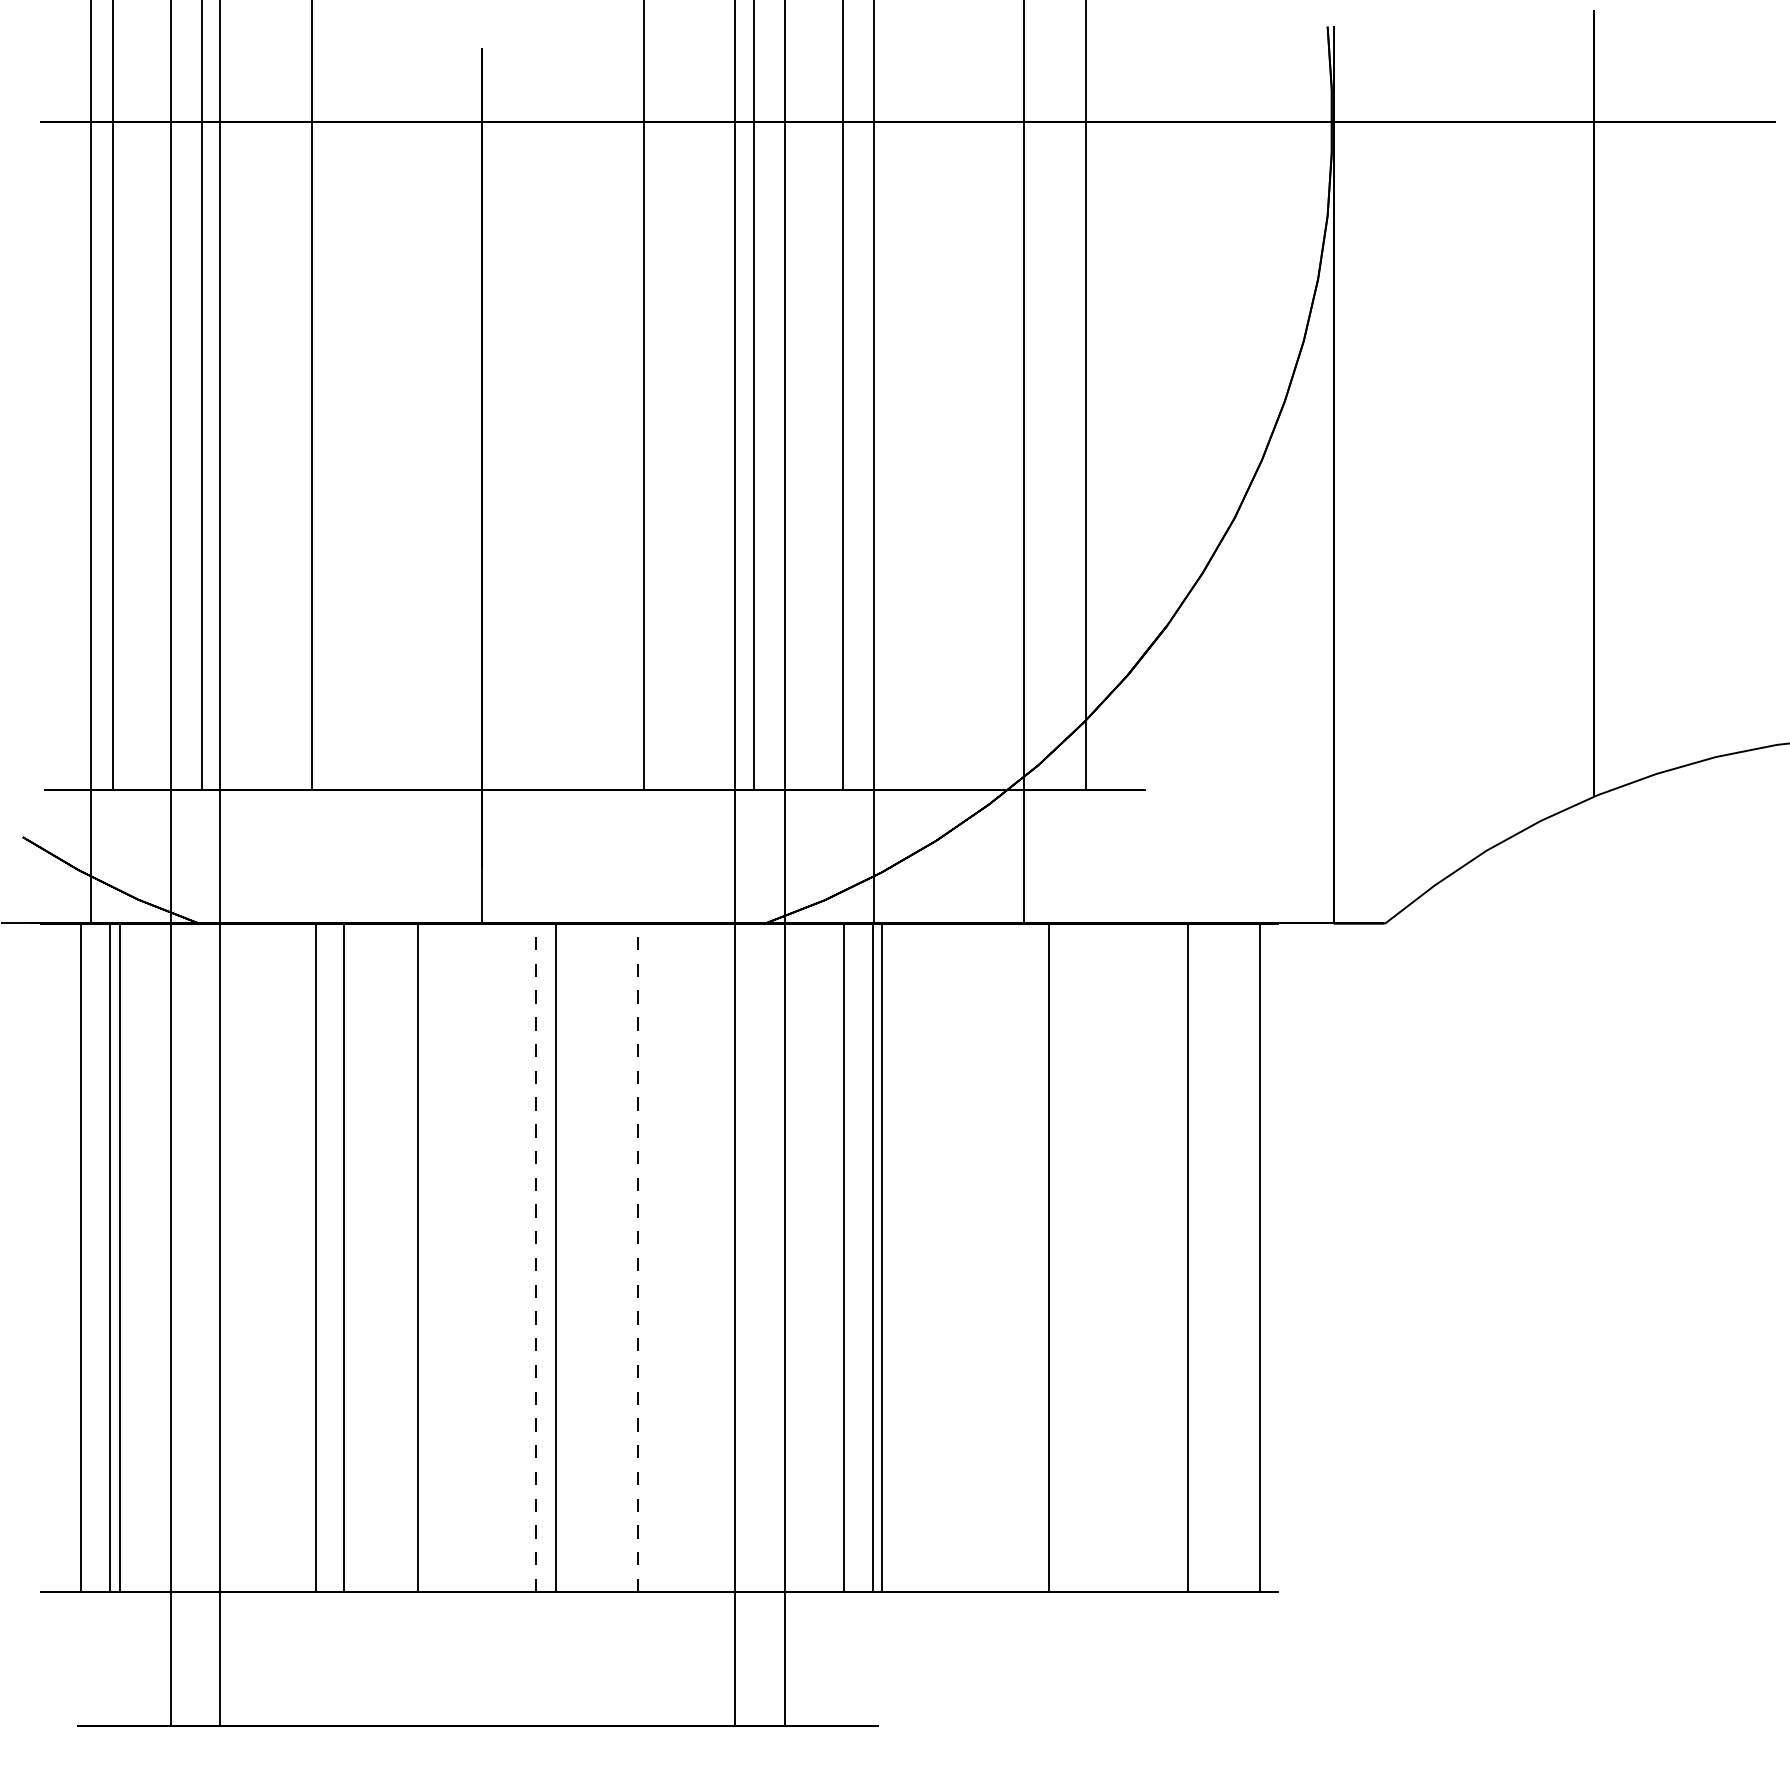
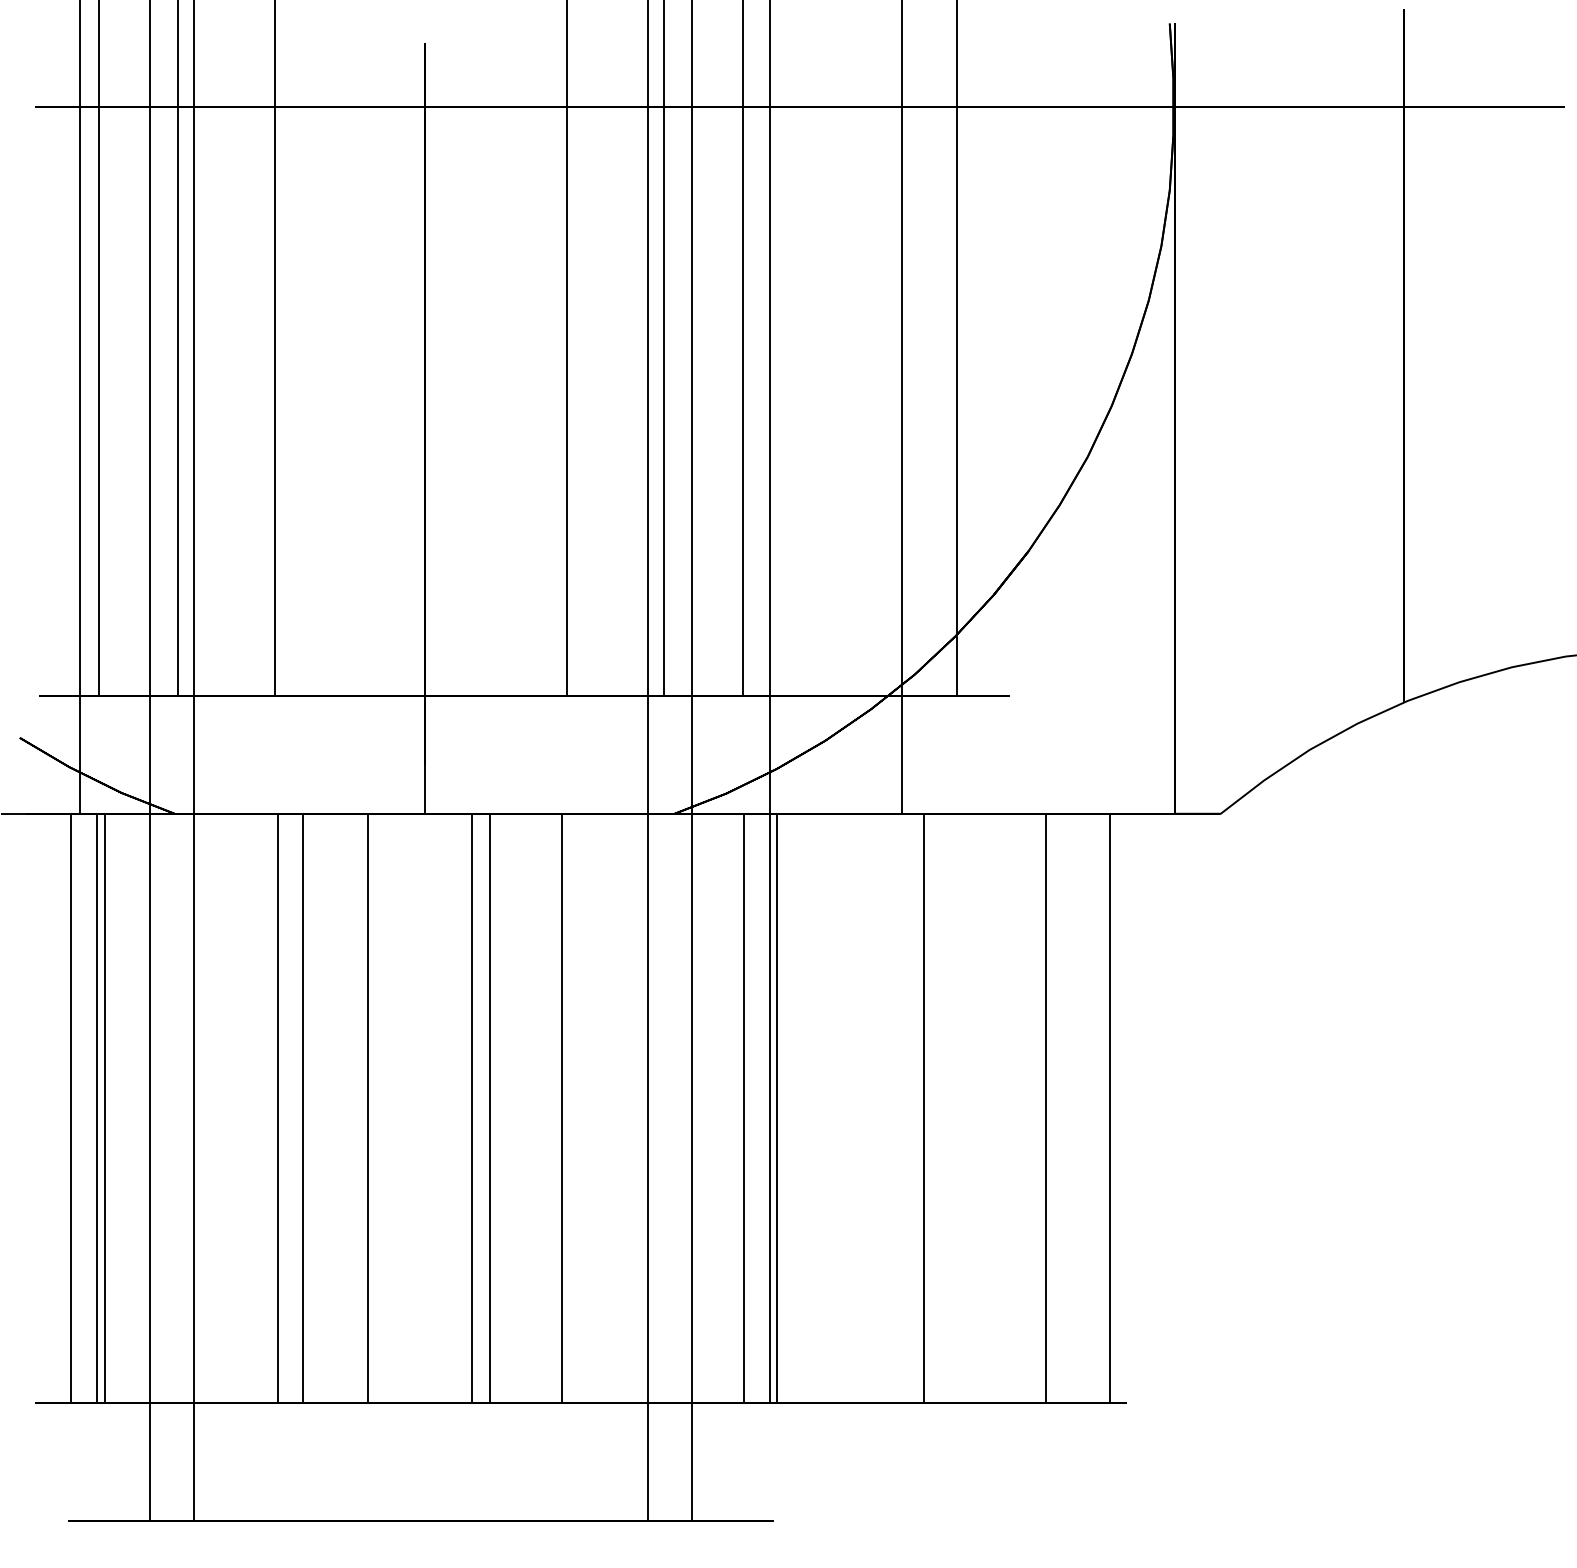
line: (535, 1257) -> (471, 1108), dashed -> solid
line: (637, 1257) -> (561, 1108), dashed -> solid

